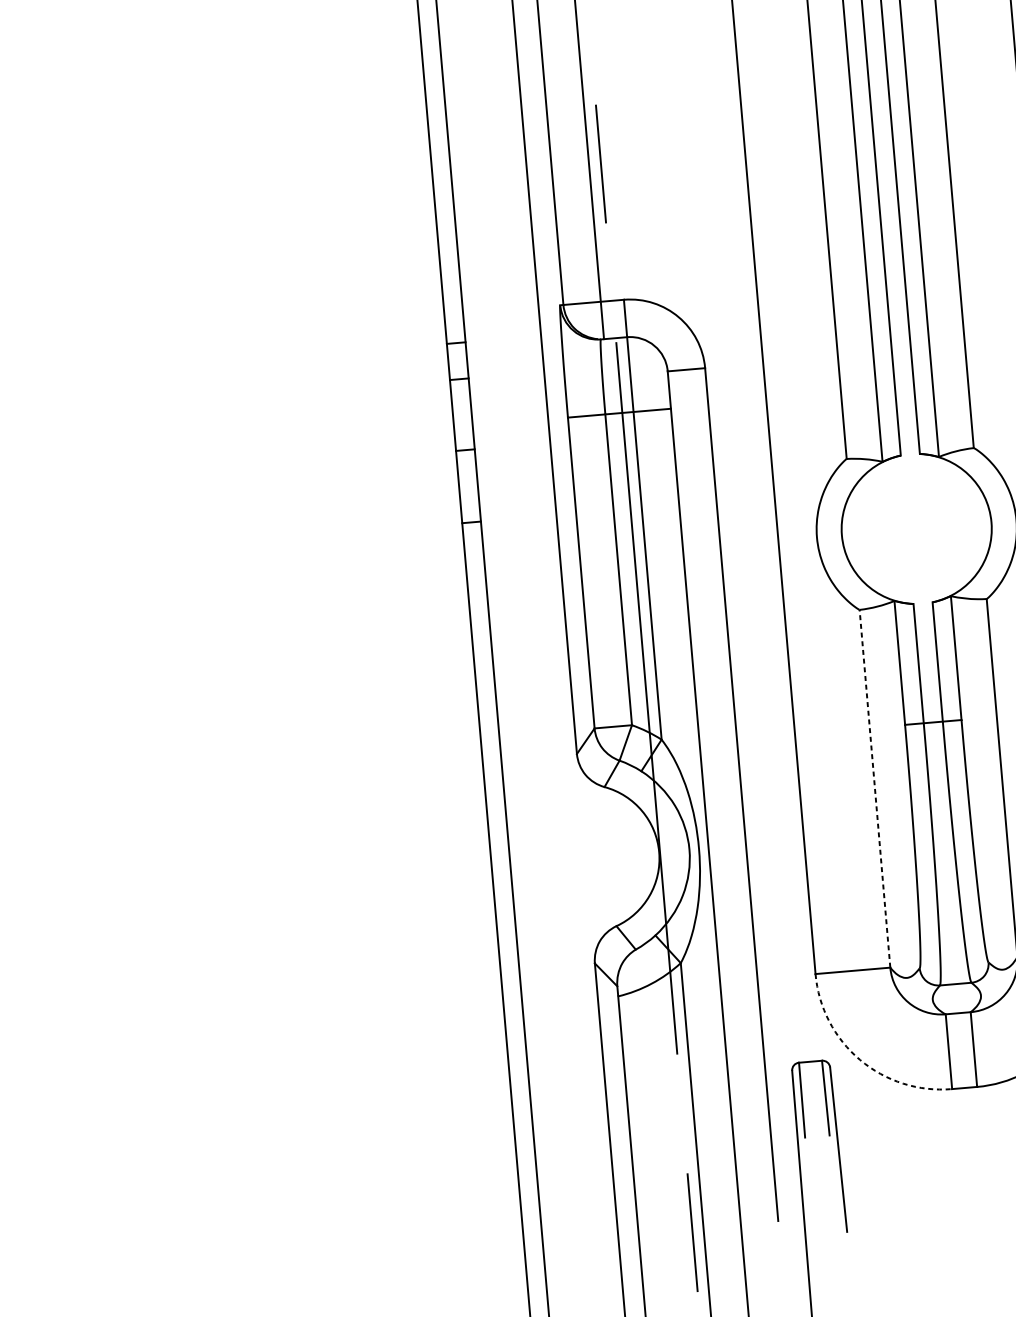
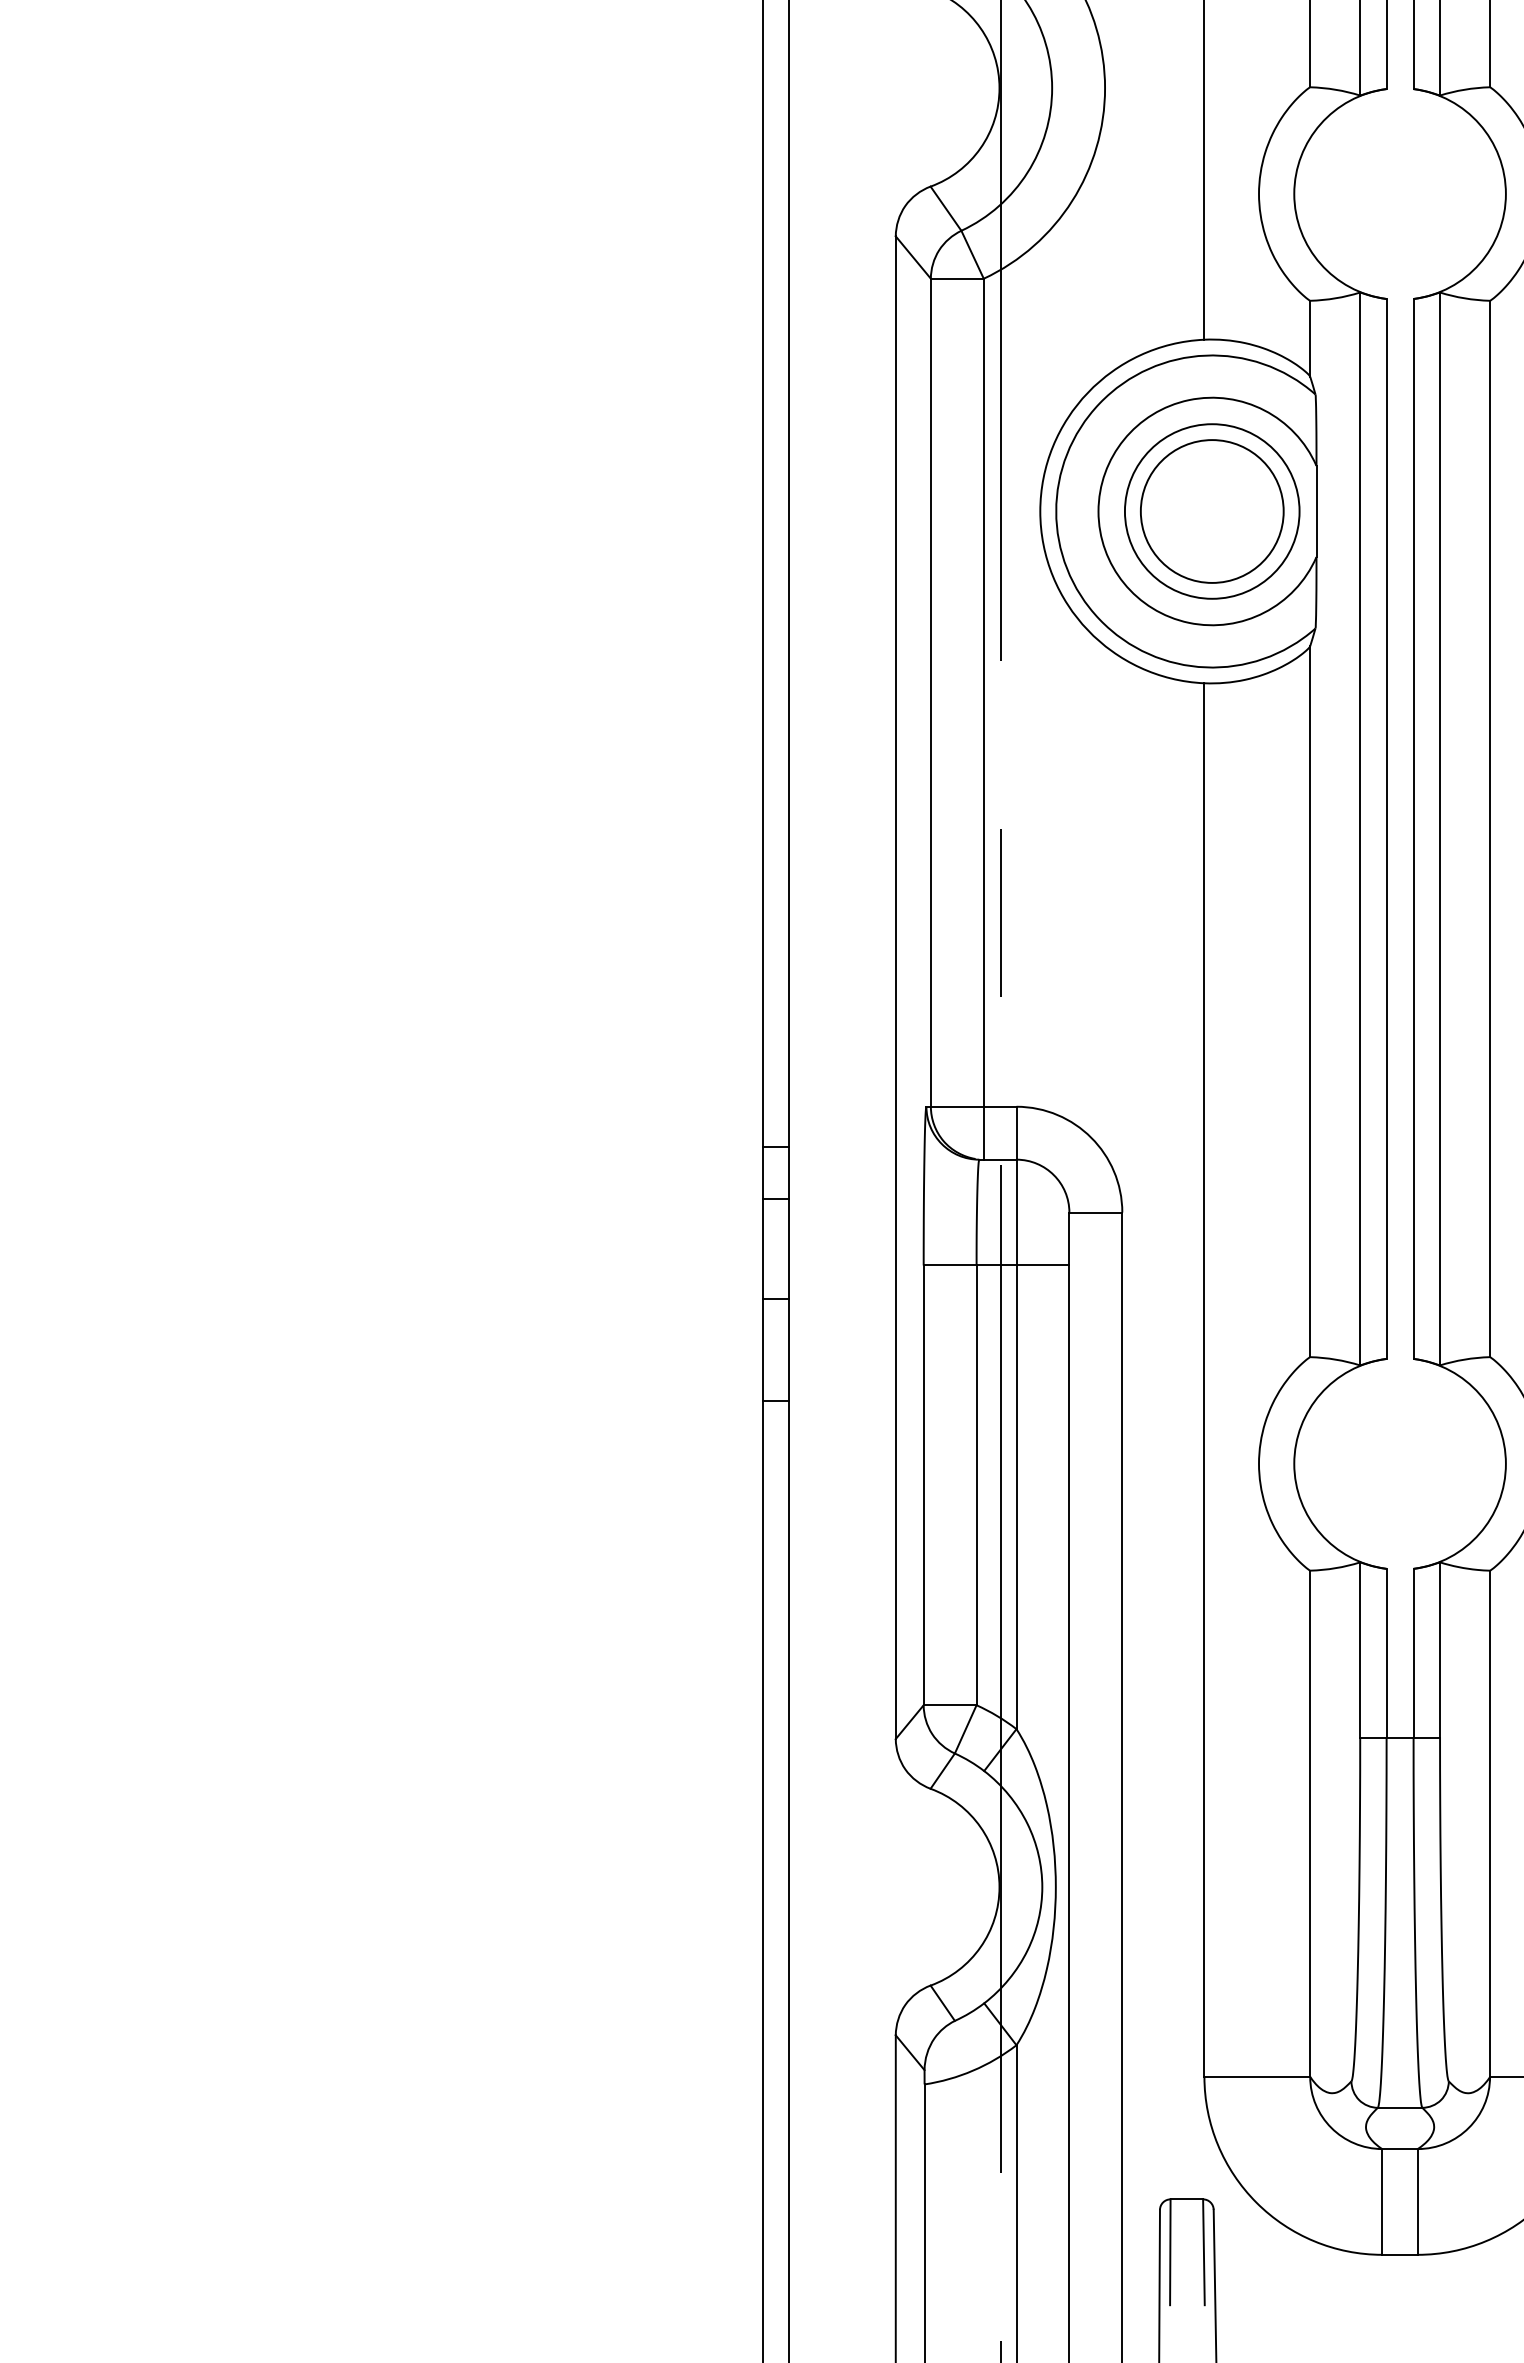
line: (875, 788) -> (1310, 1823), dashed -> solid
arc: (859, 1059) -> (1256, 2202), dashed -> solid

